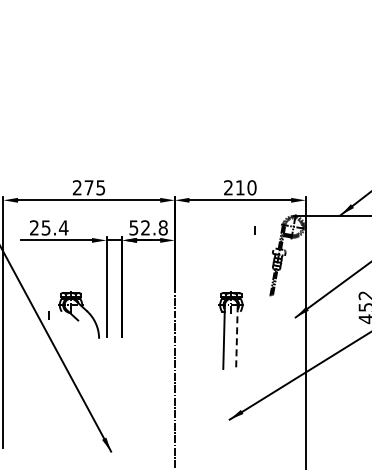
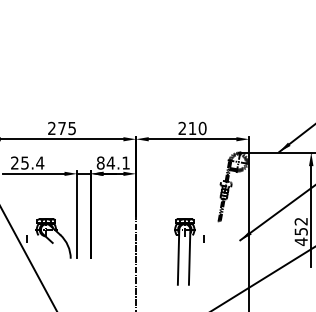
text: (148, 227) -> (113, 162), 52.8 -> 84.1
line: (254, 230) -> (203, 238), moved
line: (236, 337) -> (189, 257), dashed -> solid

